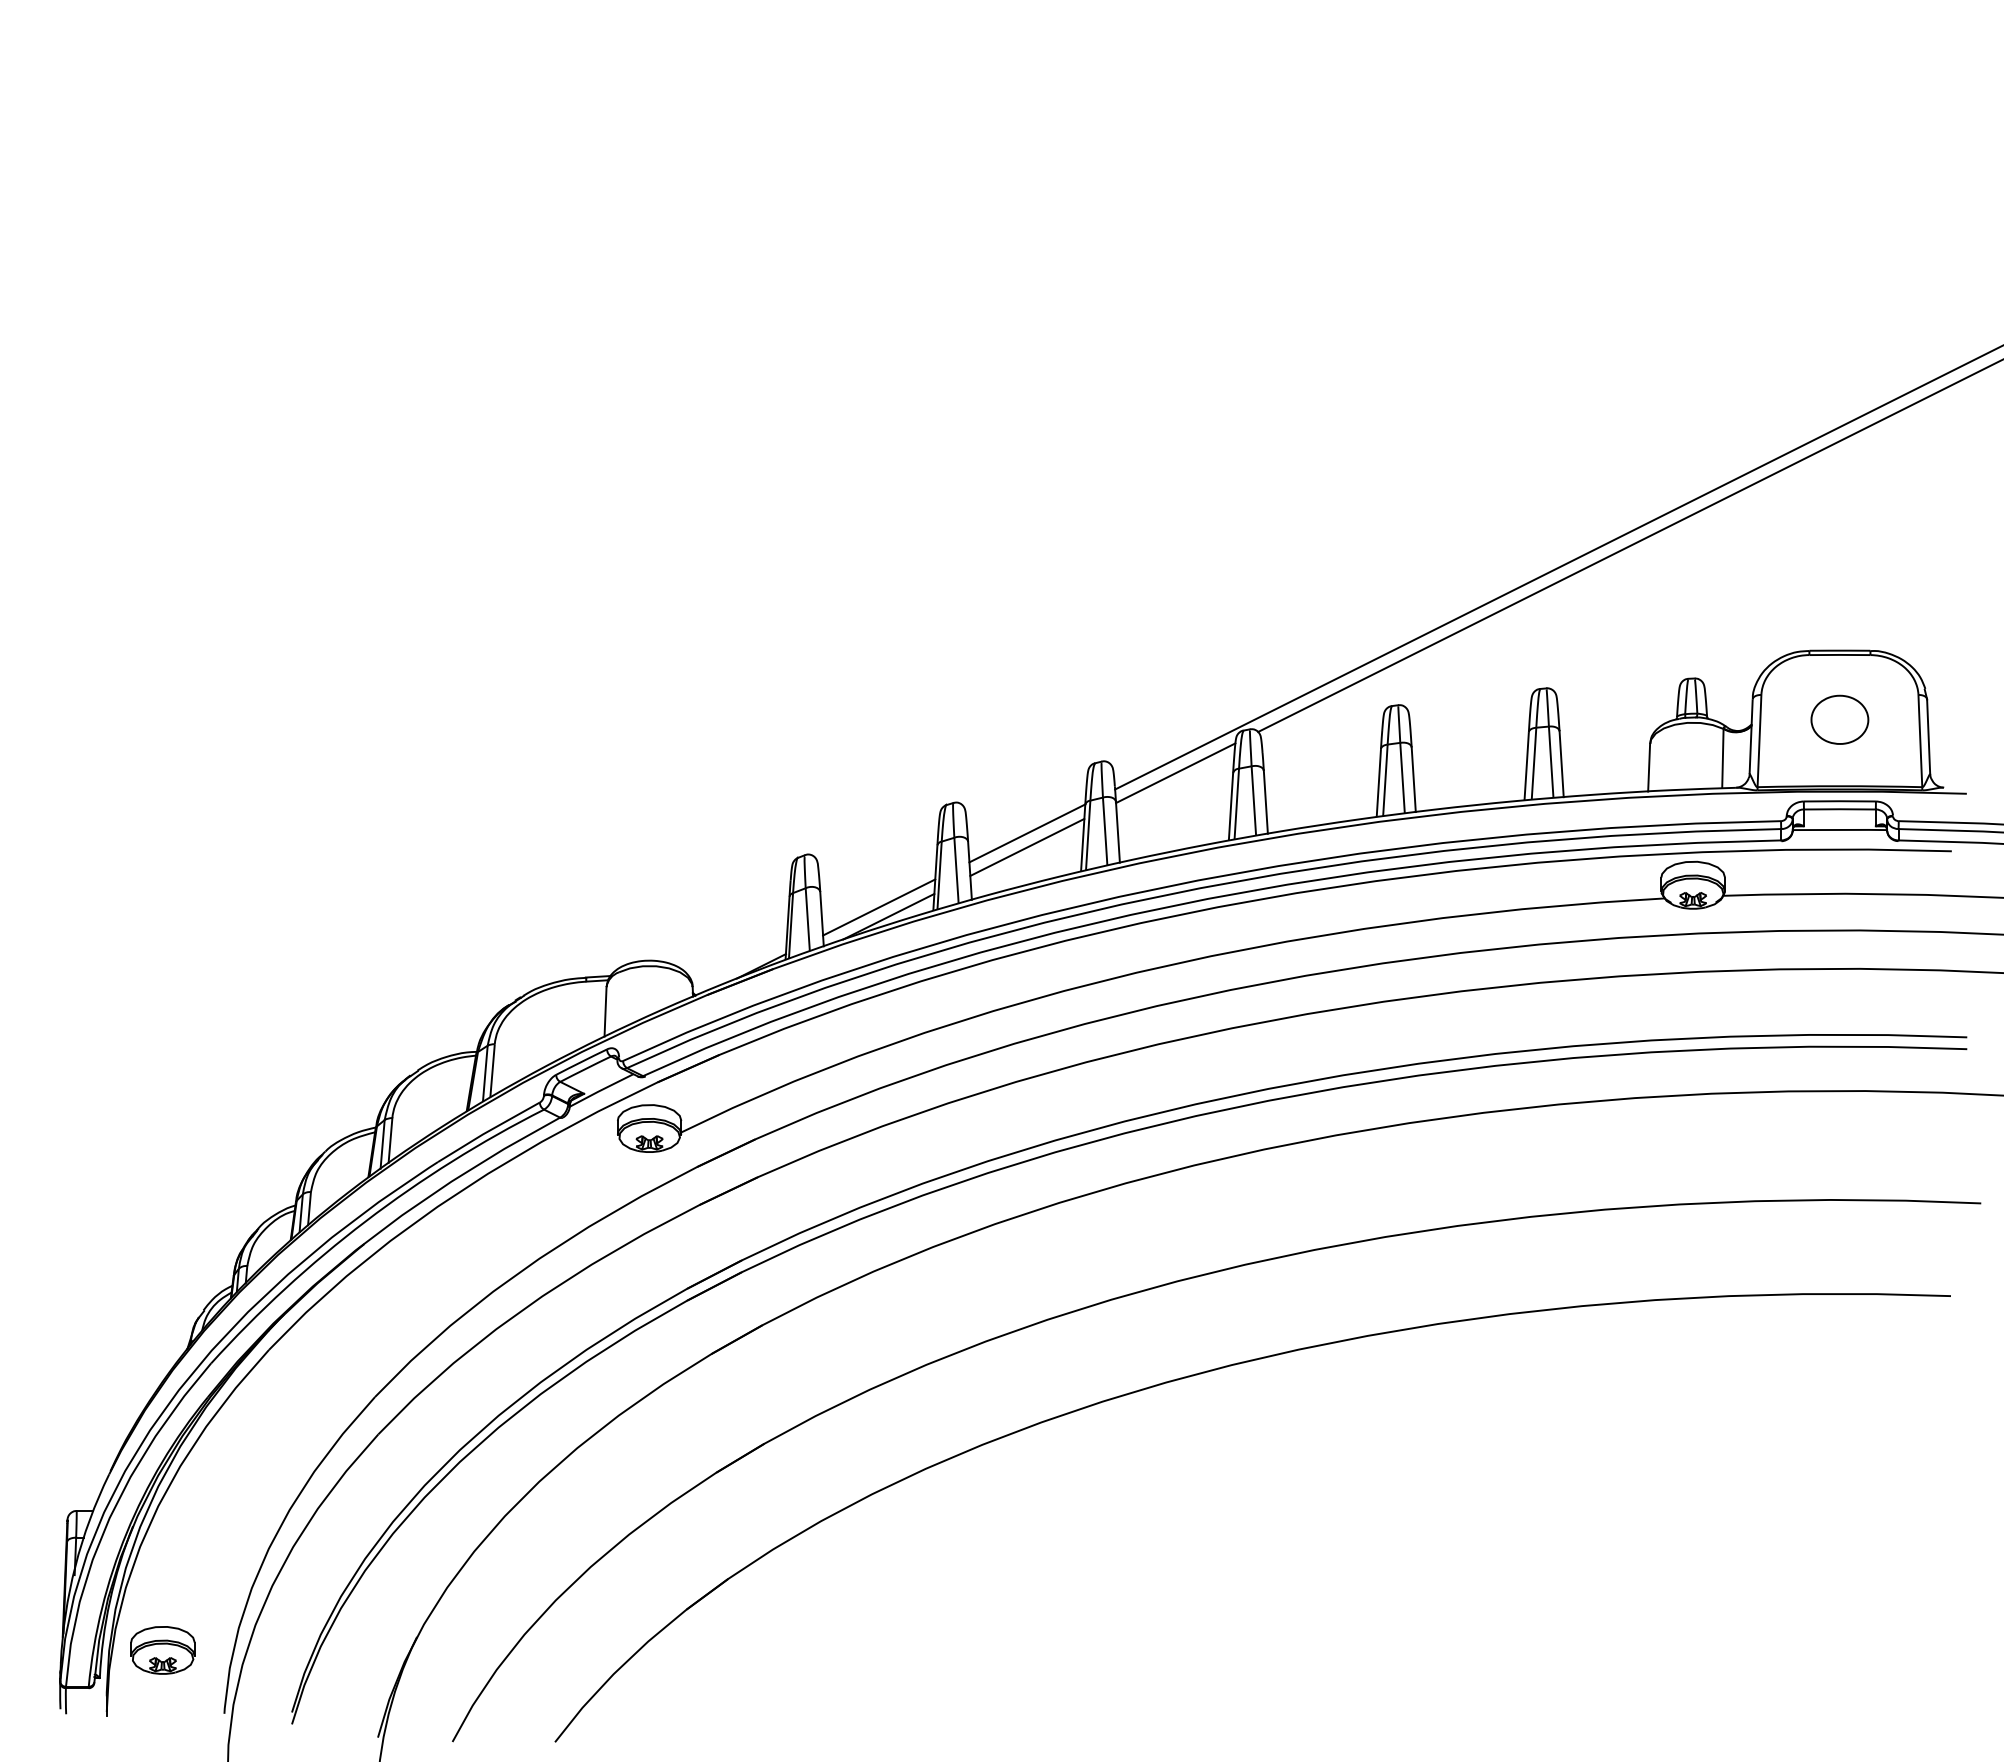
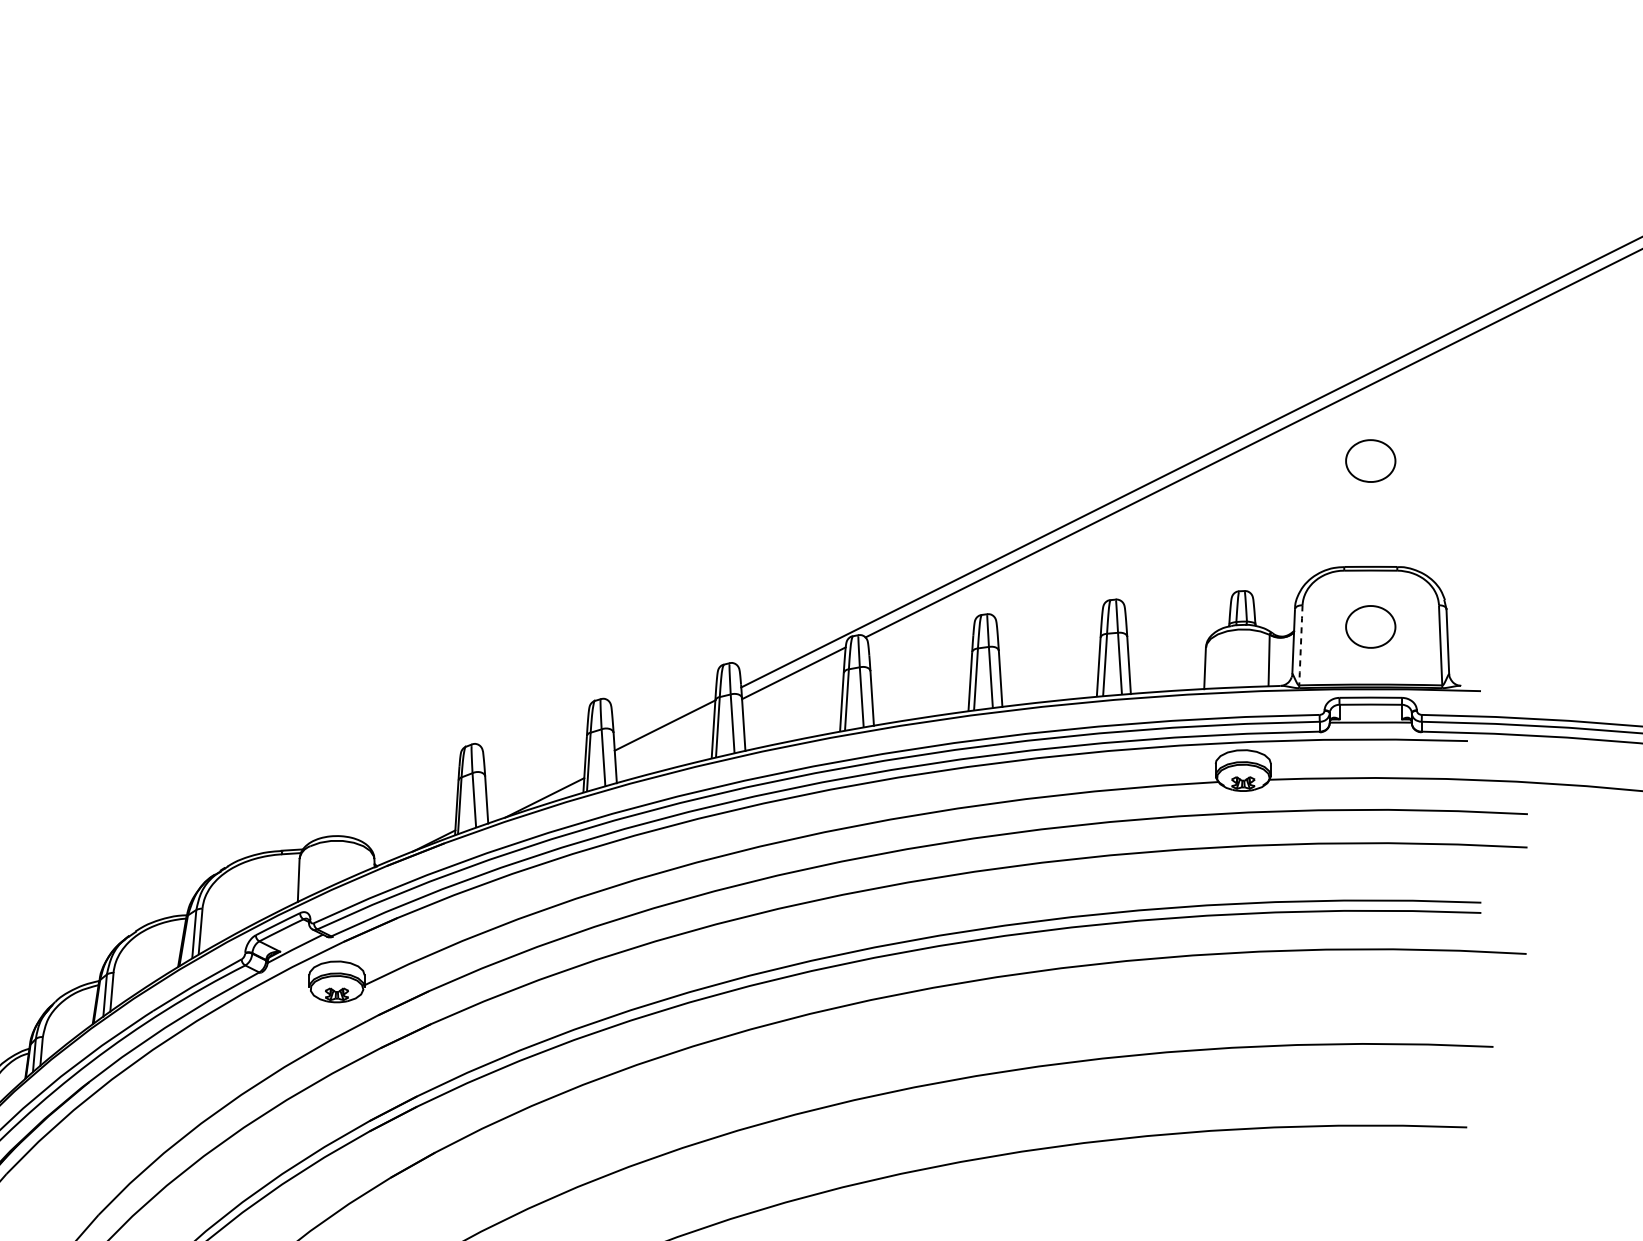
part: (1839, 528) -> (1370, 460), added
line: (1759, 741) -> (1300, 645), solid -> dashed
line: (1027, 846) -> (665, 736), removed
line: (879, 907) -> (536, 789), removed

